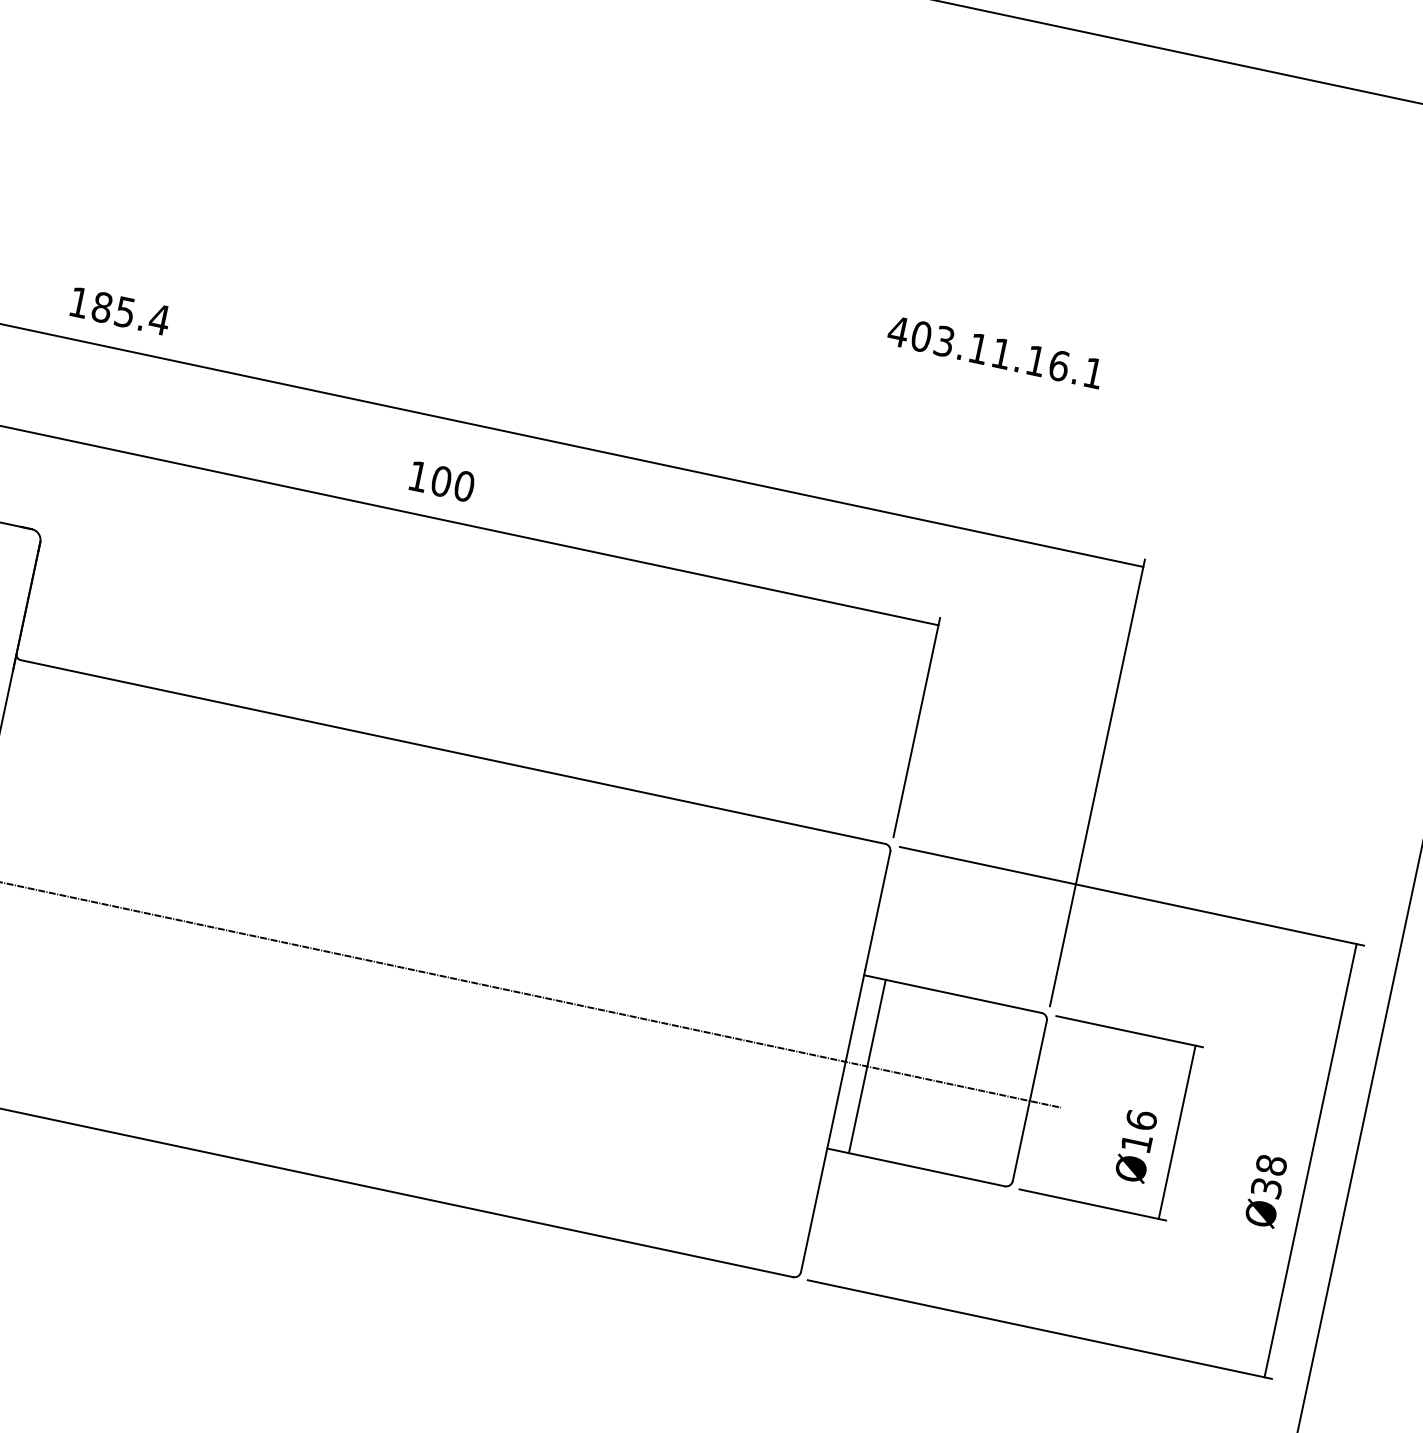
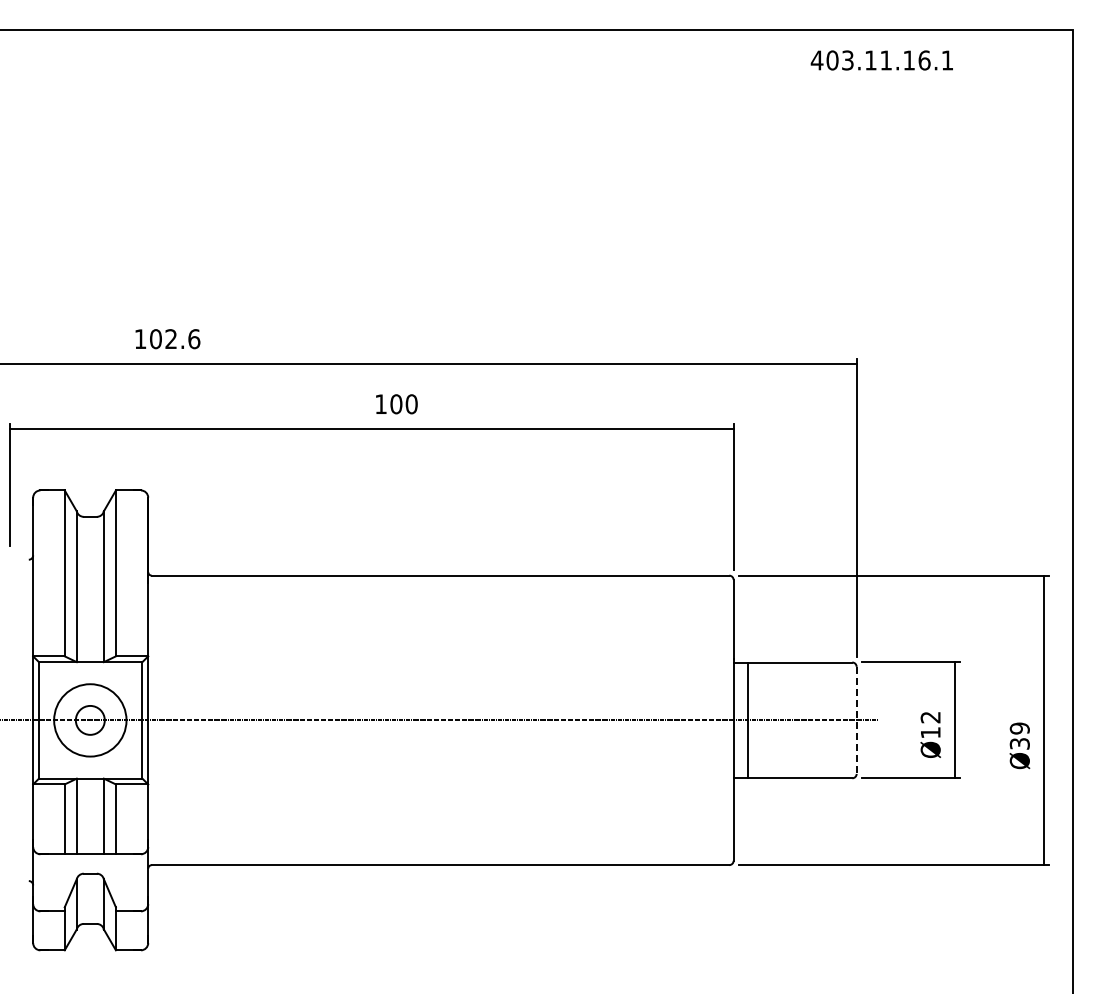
text: (131, 314) -> (175, 339), 185.4 -> 102.6
text: (994, 352) -> (881, 60), moved
line: (1029, 1101) -> (856, 720), solid -> dashed
text: (1141, 1120) -> (930, 717), Ø16 -> Ø12
text: (1270, 1164) -> (1019, 728), Ø38 -> Ø39

